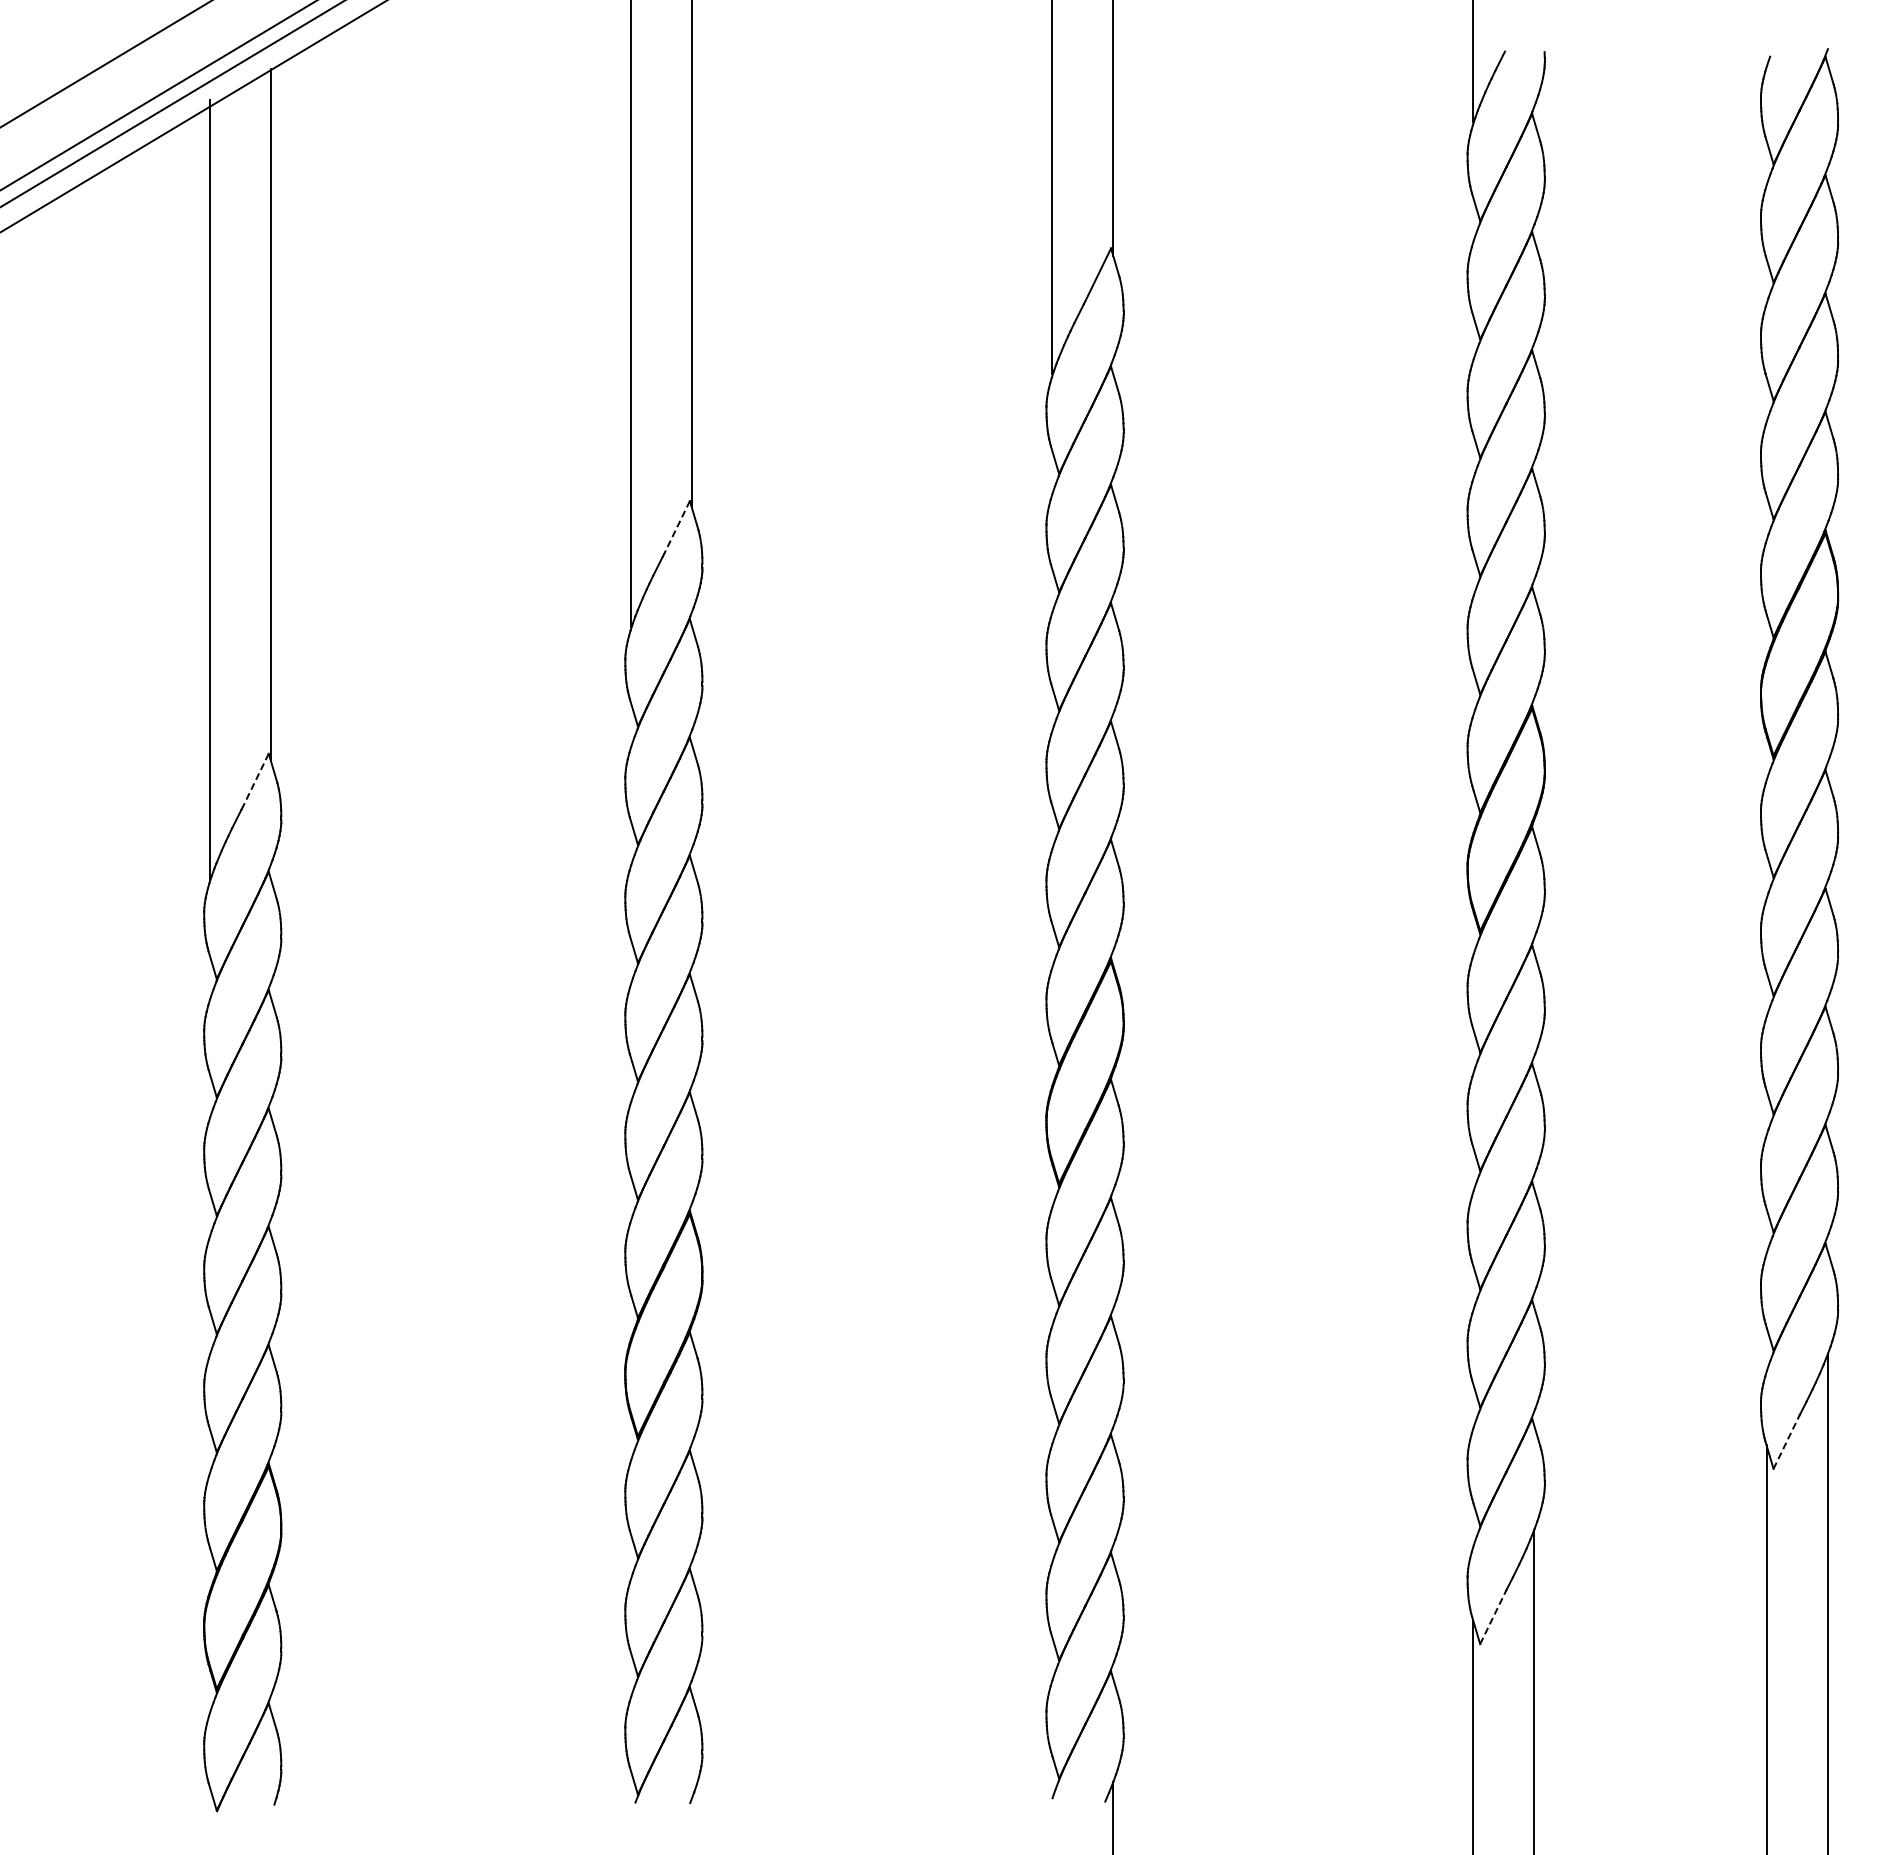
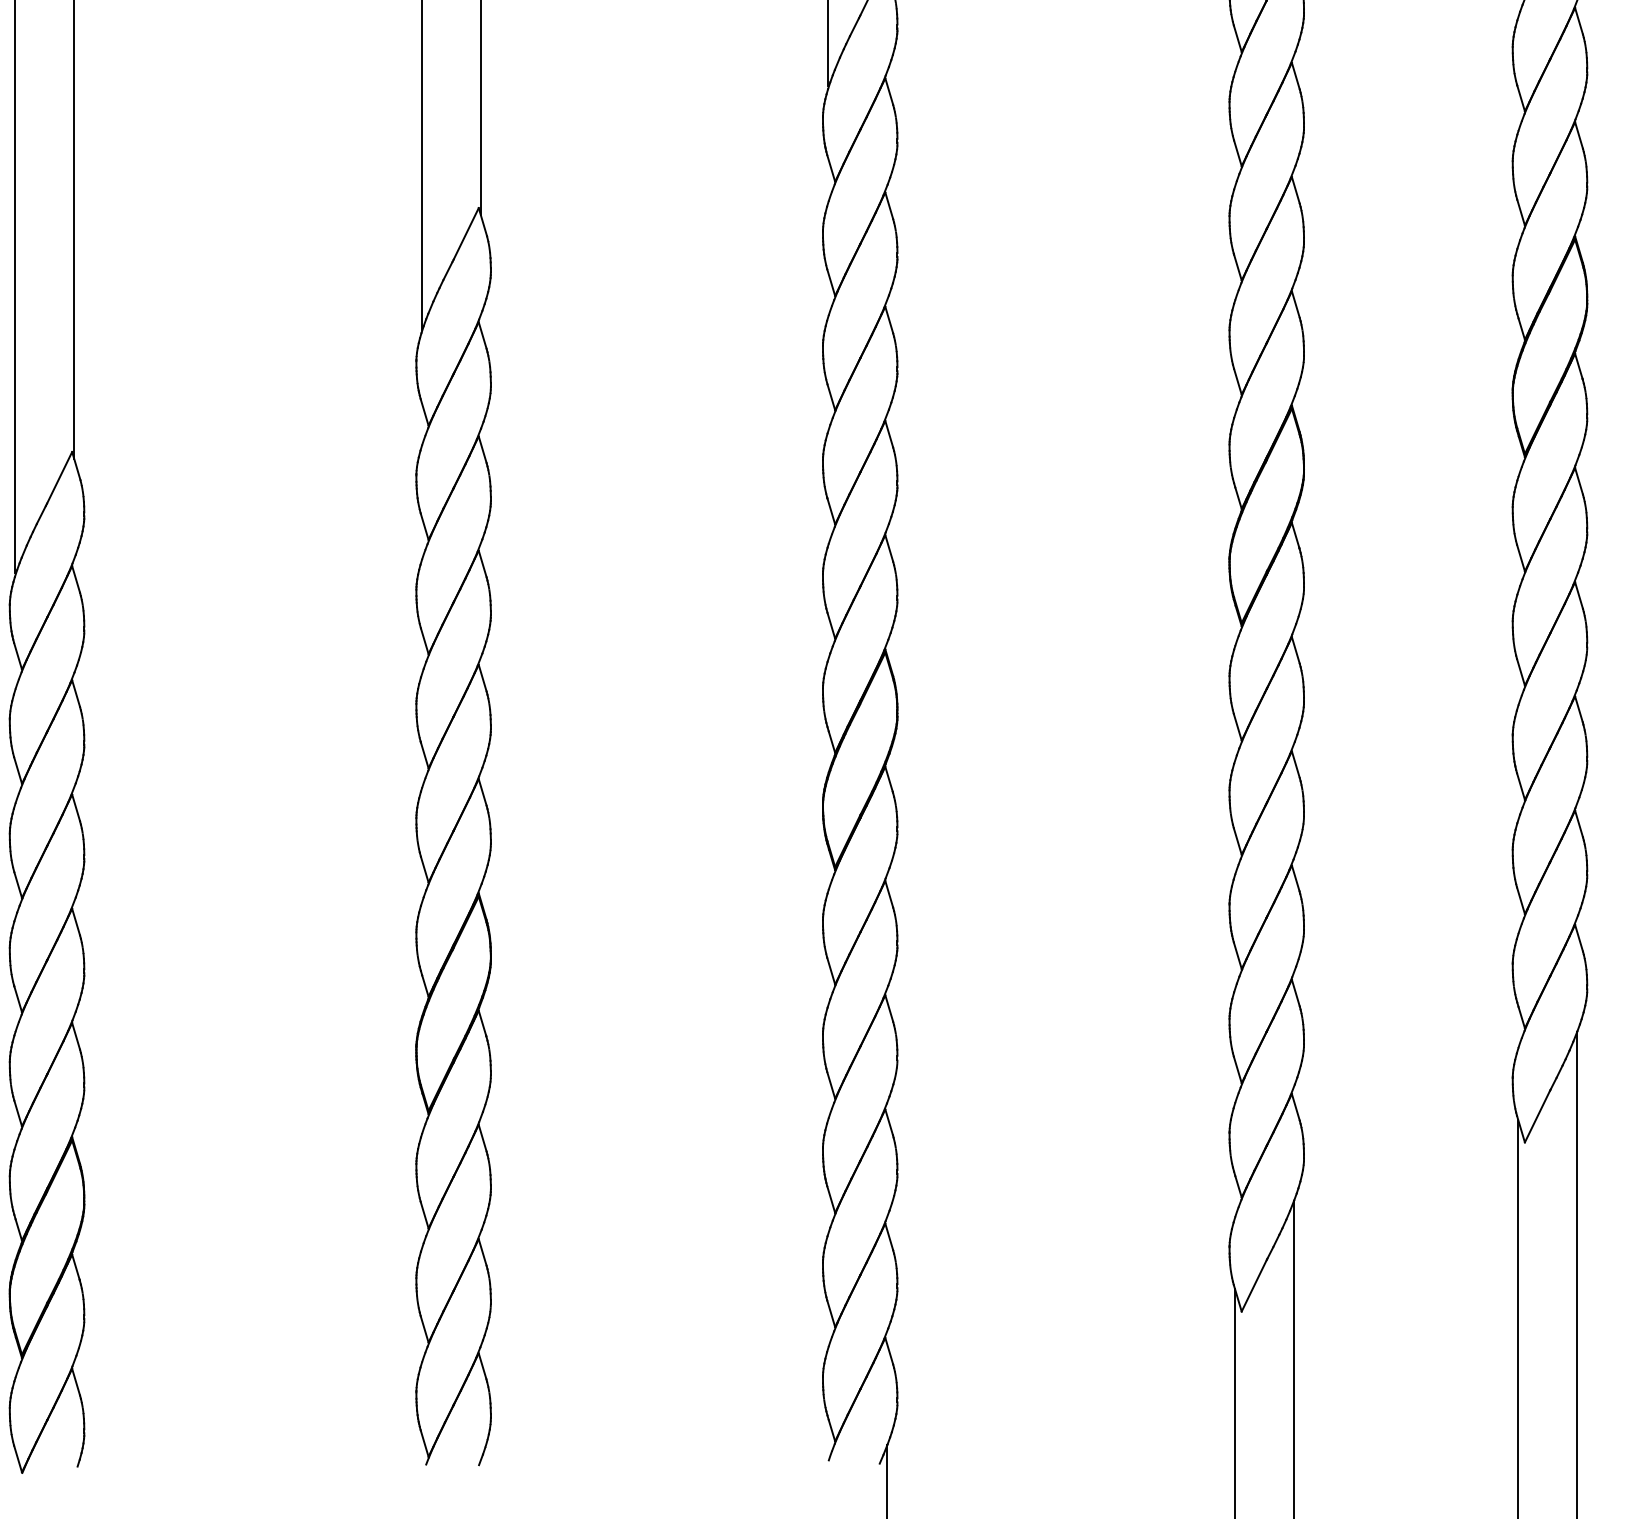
line: (676, 527) -> (465, 233), dashed -> solid
line: (255, 780) -> (59, 477), dashed -> solid
line: (1786, 1442) -> (1537, 1116), dashed -> solid
line: (1493, 1617) -> (1254, 1285), dashed -> solid

